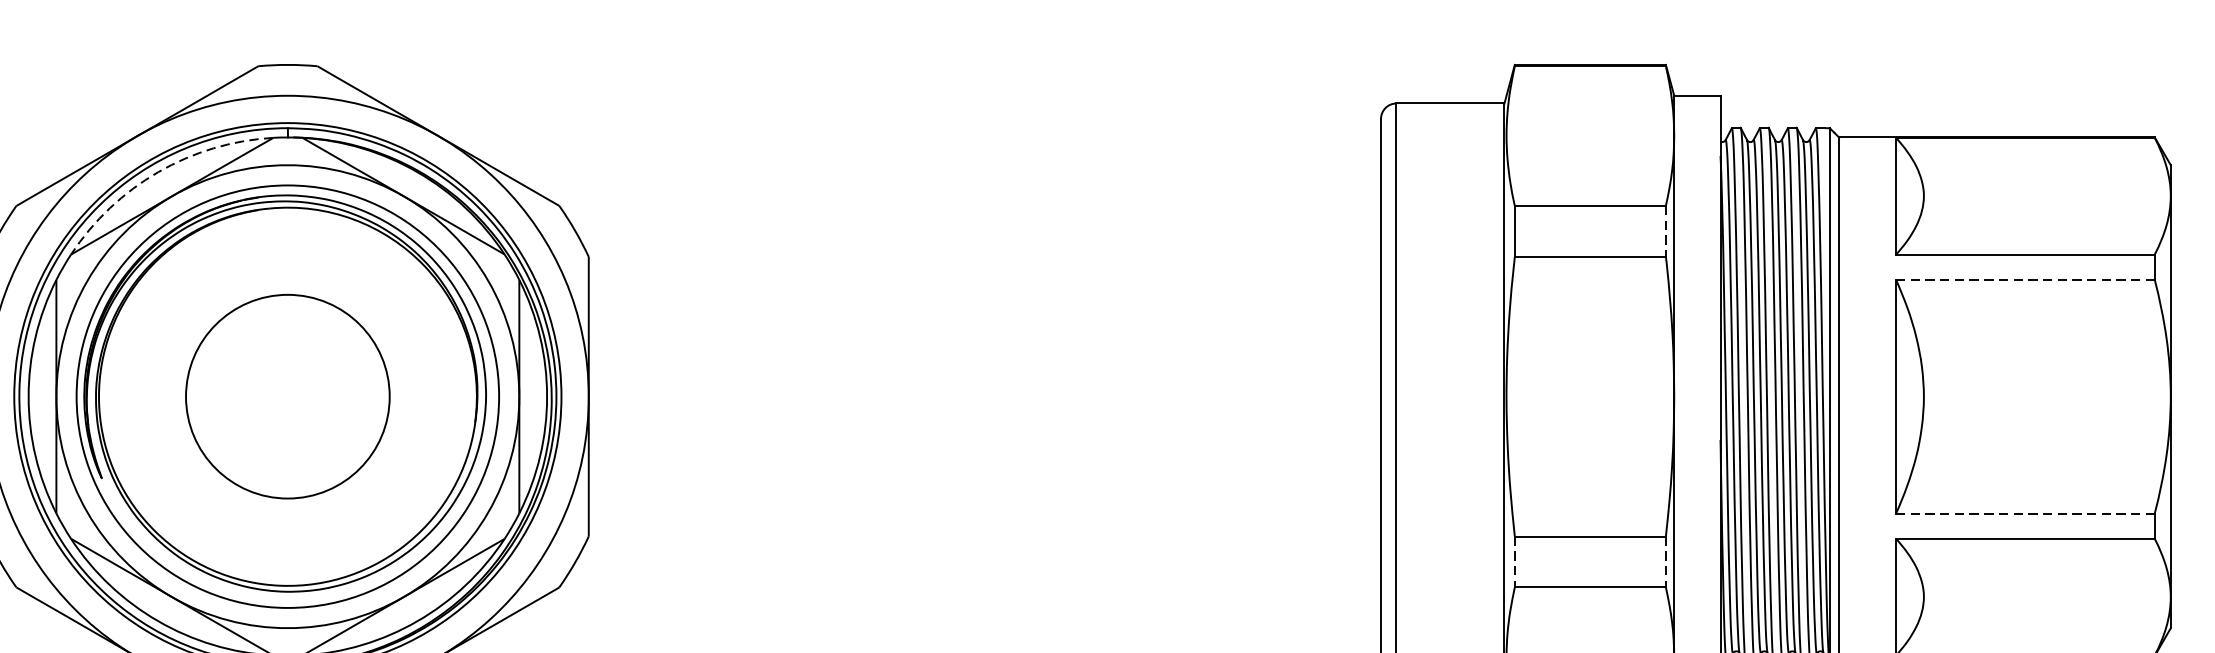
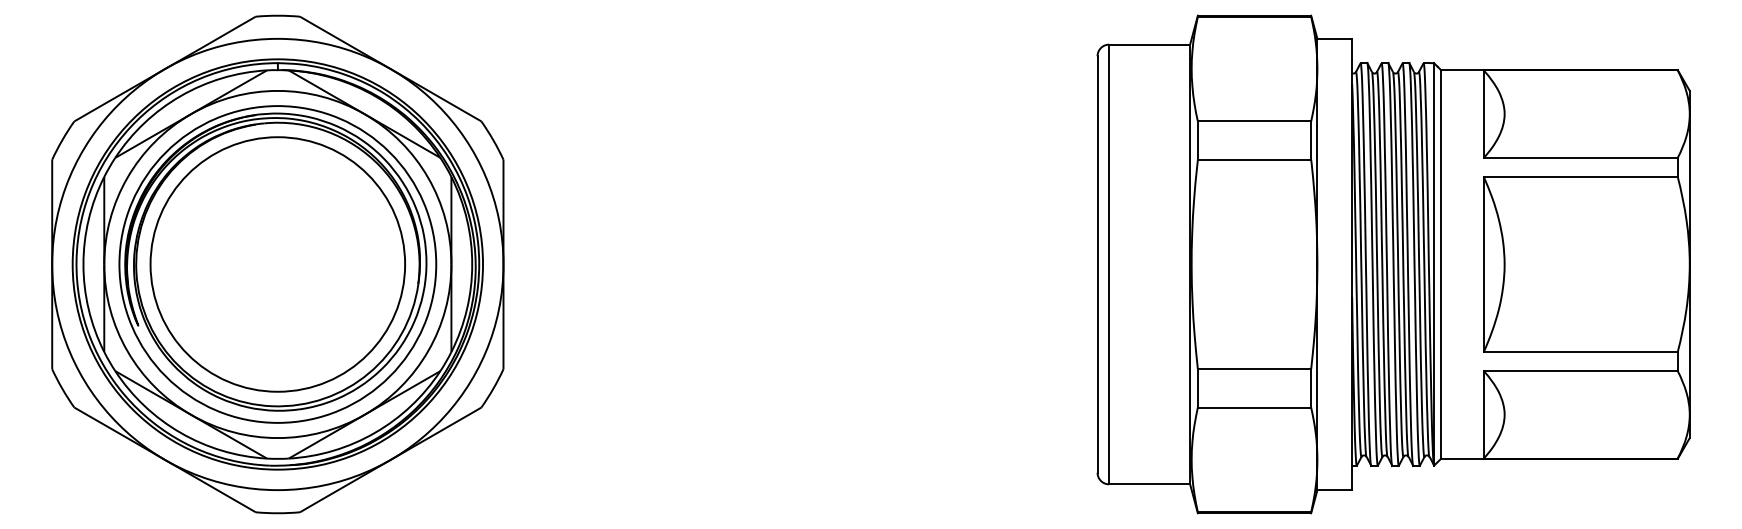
arc: (158, 172) -> (180, 96), dashed -> solid
line: (1666, 232) -> (1311, 141), dashed -> solid
line: (2025, 279) -> (1580, 176), dashed -> solid
circle: (287, 396) -> (277, 264), size x1.67
line: (2025, 514) -> (1580, 352), dashed -> solid
line: (1514, 562) -> (1197, 388), dashed -> solid
line: (1666, 562) -> (1311, 388), dashed -> solid

